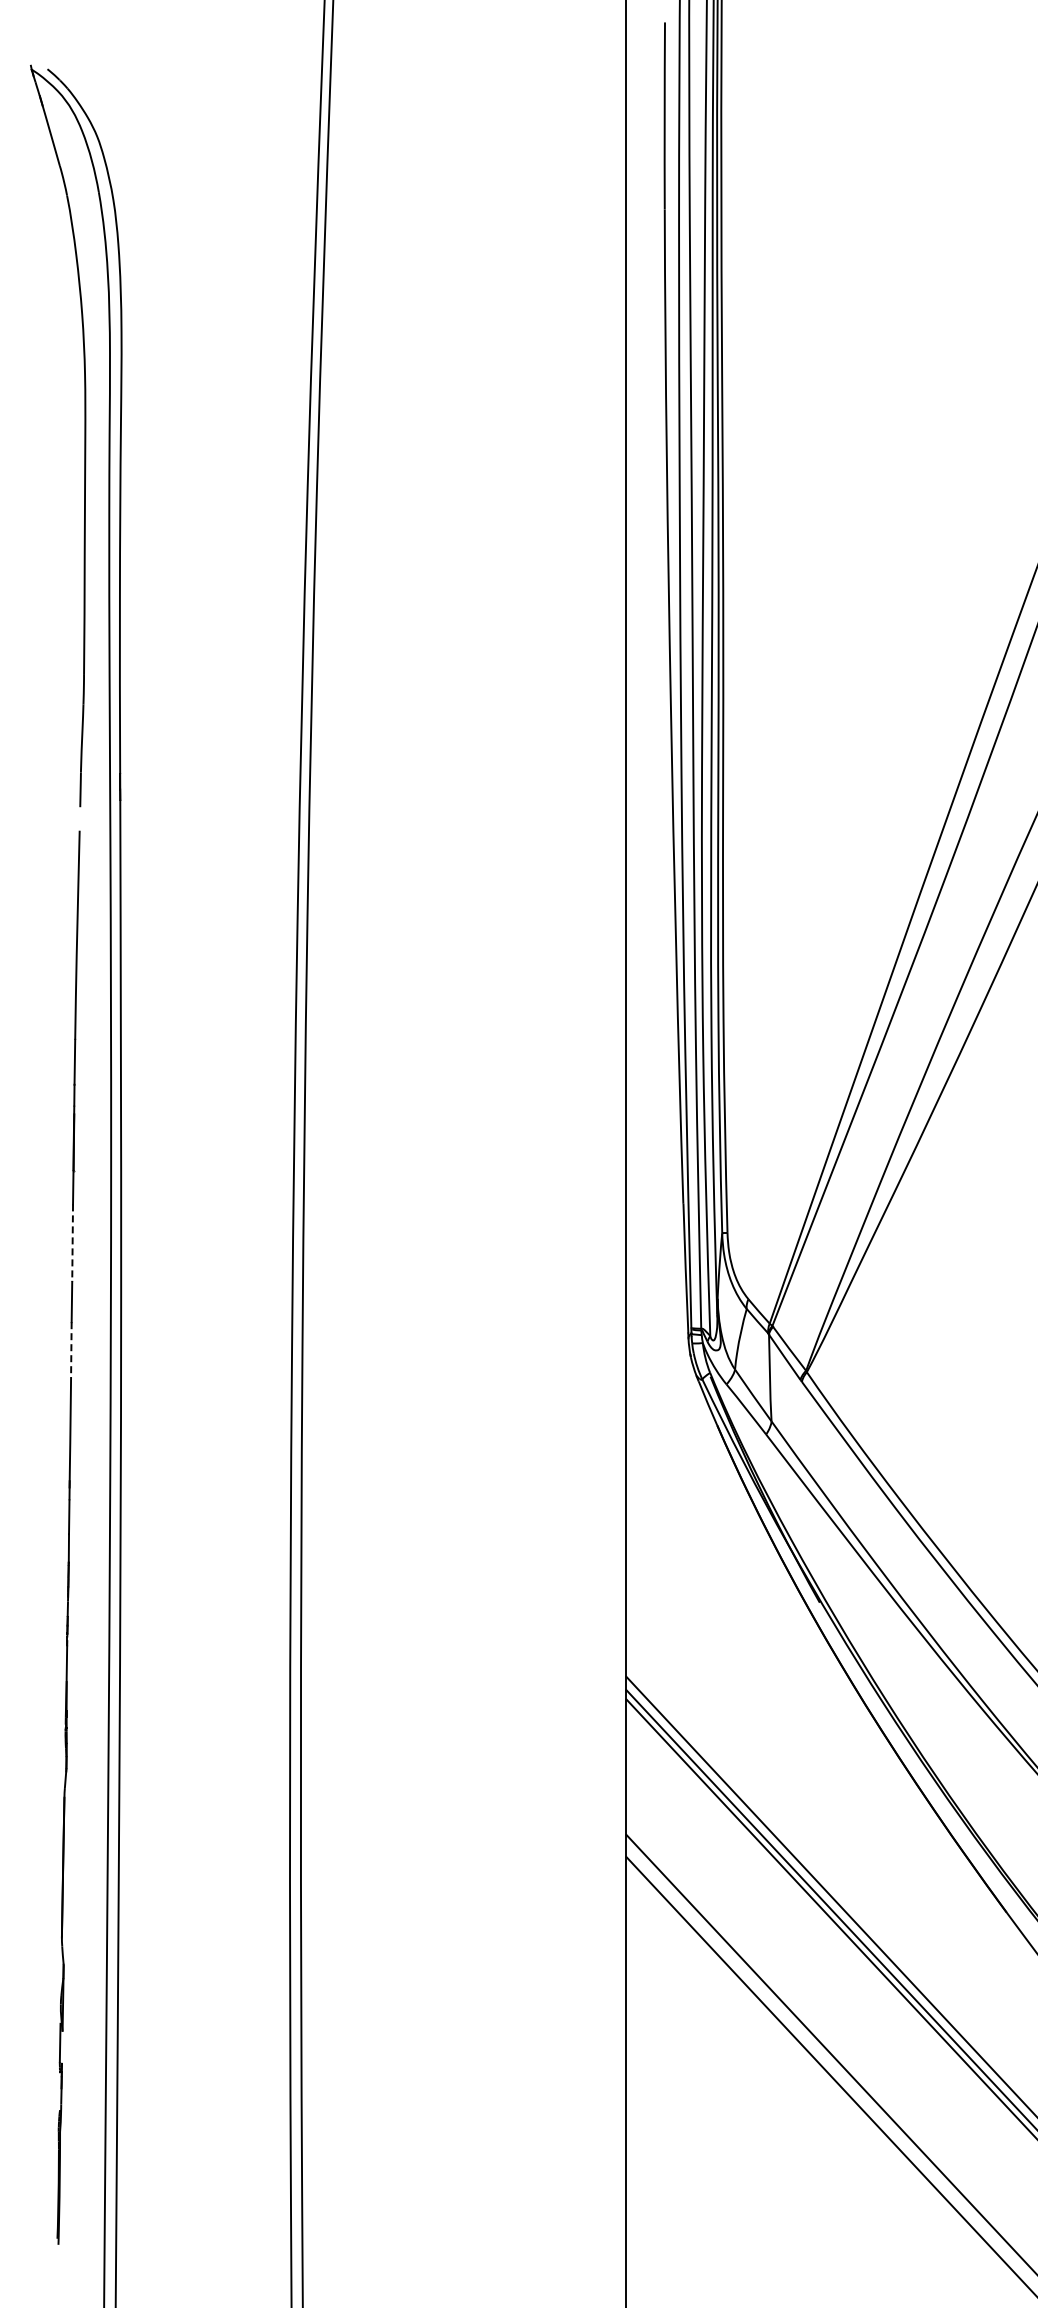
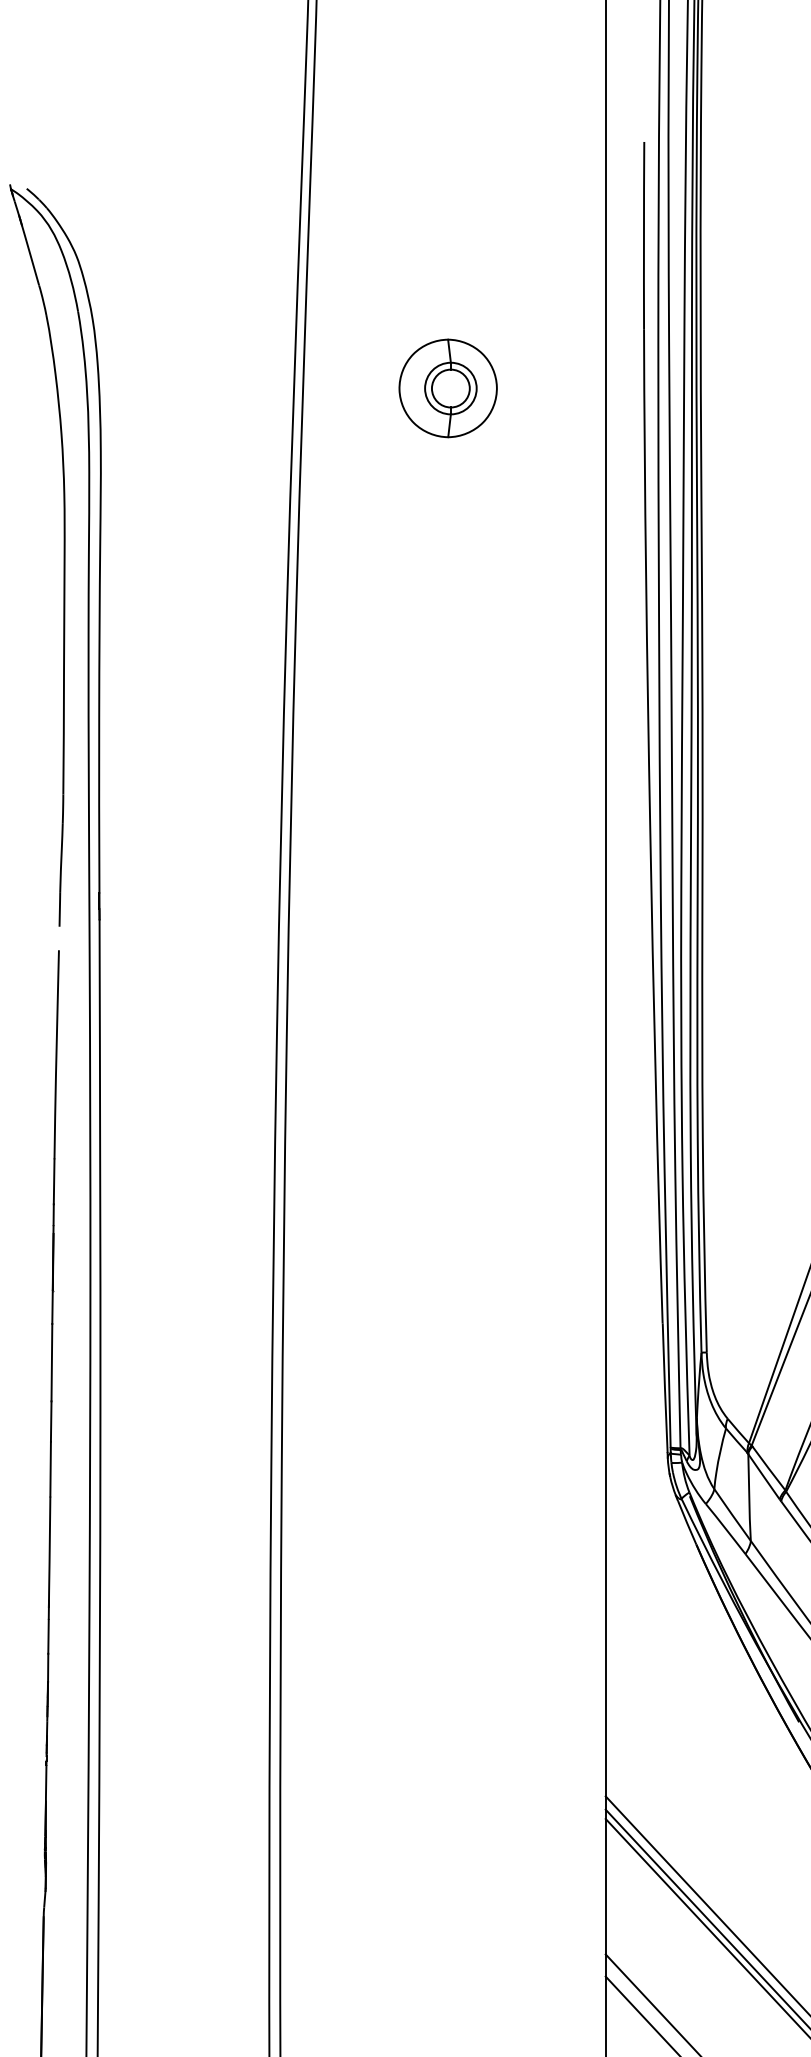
part: (468, 268) -> (447, 388), added
line: (72, 1243) -> (51, 1363), dashed -> solid
line: (71, 1350) -> (50, 1470), dashed -> solid

